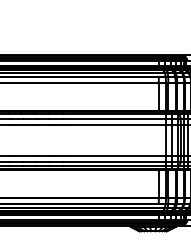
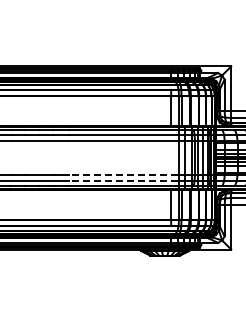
line: (114, 155) -> (123, 174), solid -> dashed
line: (114, 162) -> (123, 181), solid -> dashed

